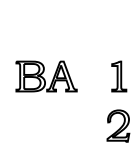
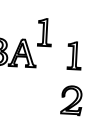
part: (85, 52) -> (45, 32), added

